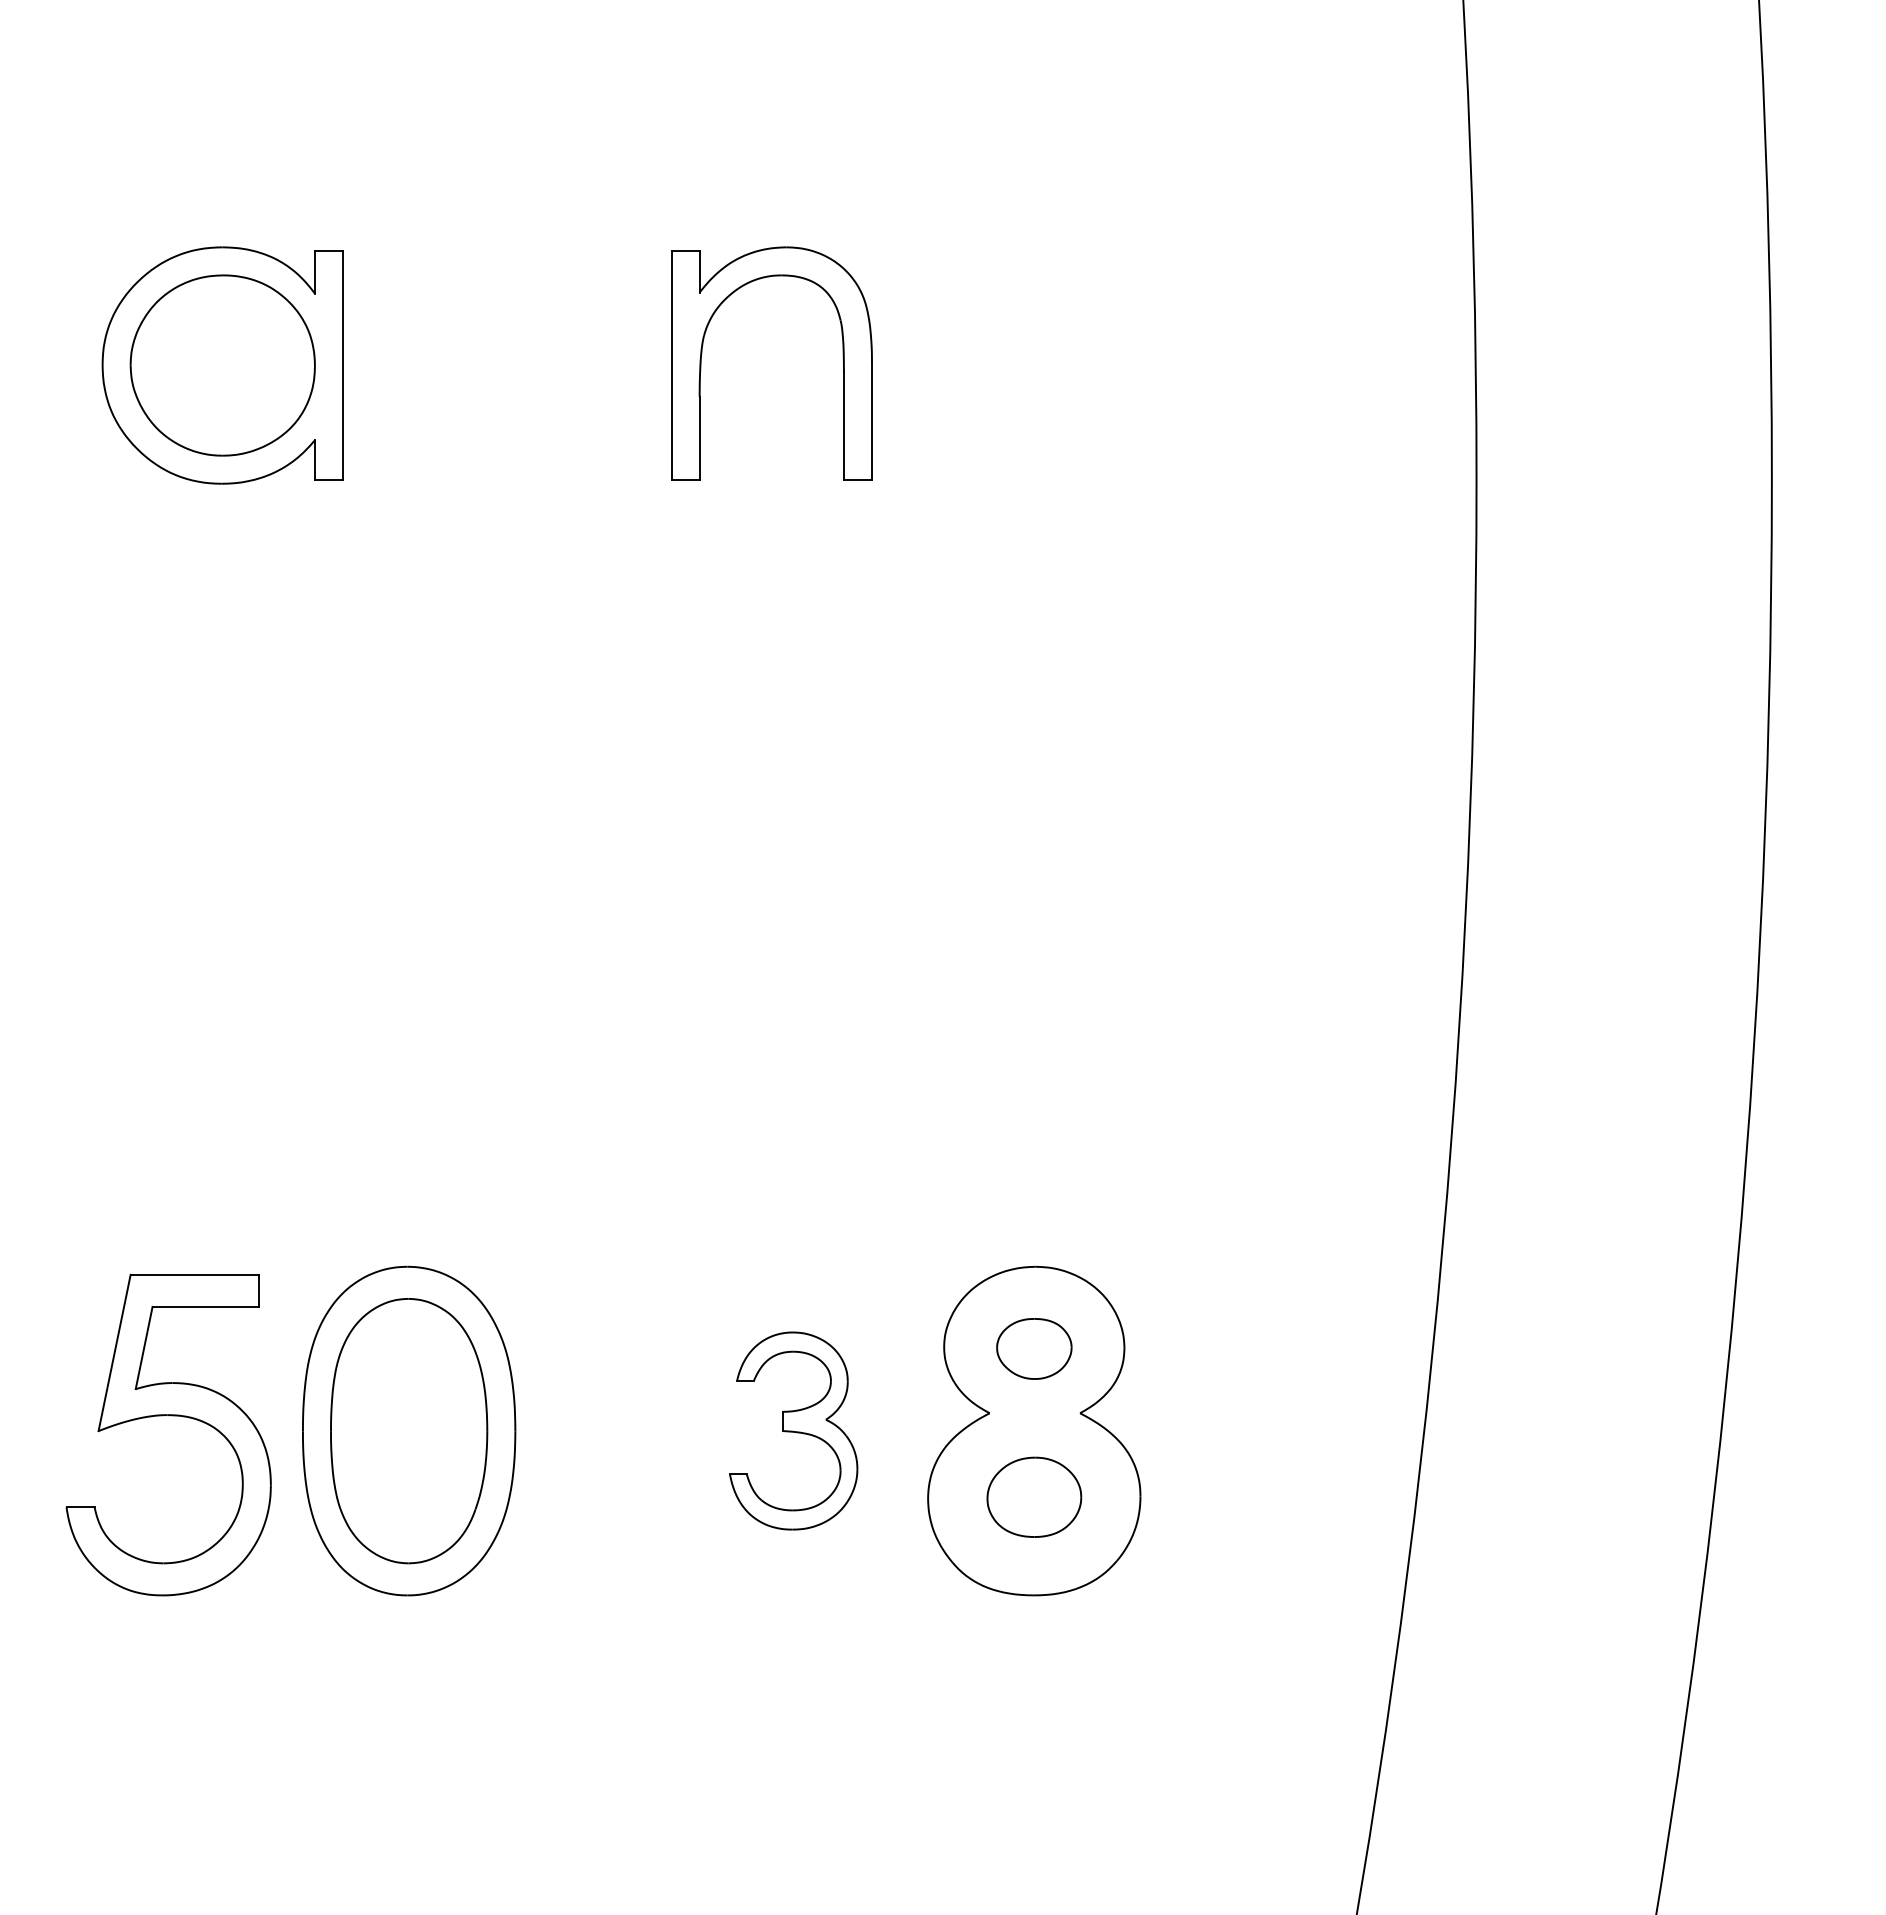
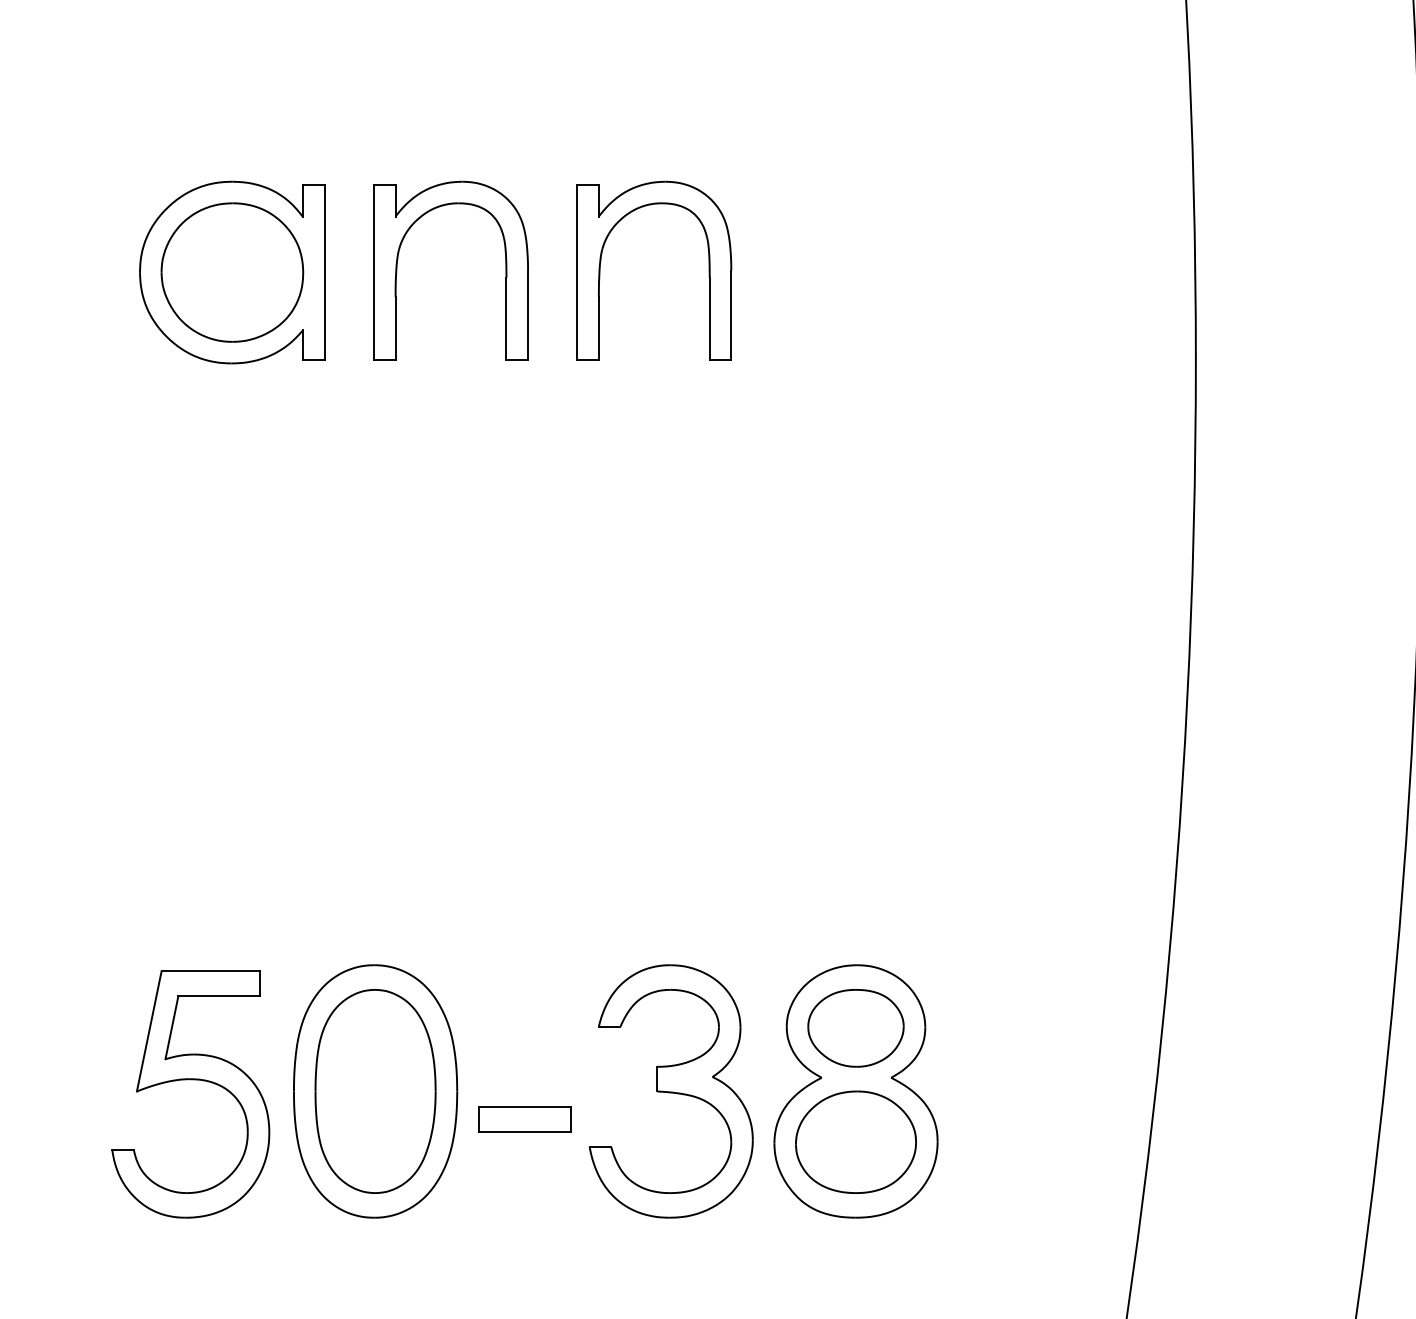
part: (437, 361) -> (397, 269), added
part: (1034, 1348) -> (856, 1027), size x1.67
part: (793, 1430) -> (670, 1091), size x1.67
part: (603, 1466) -> (524, 1118), added
part: (1034, 1497) -> (856, 1142), size x1.67

